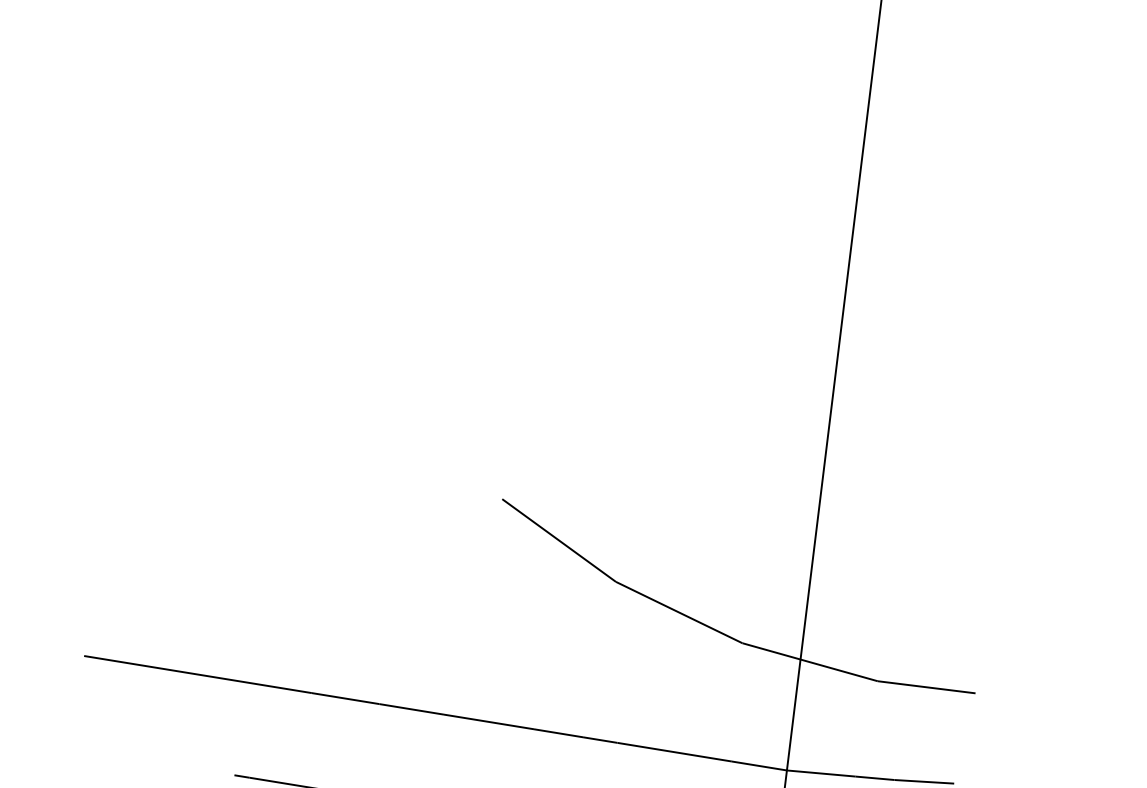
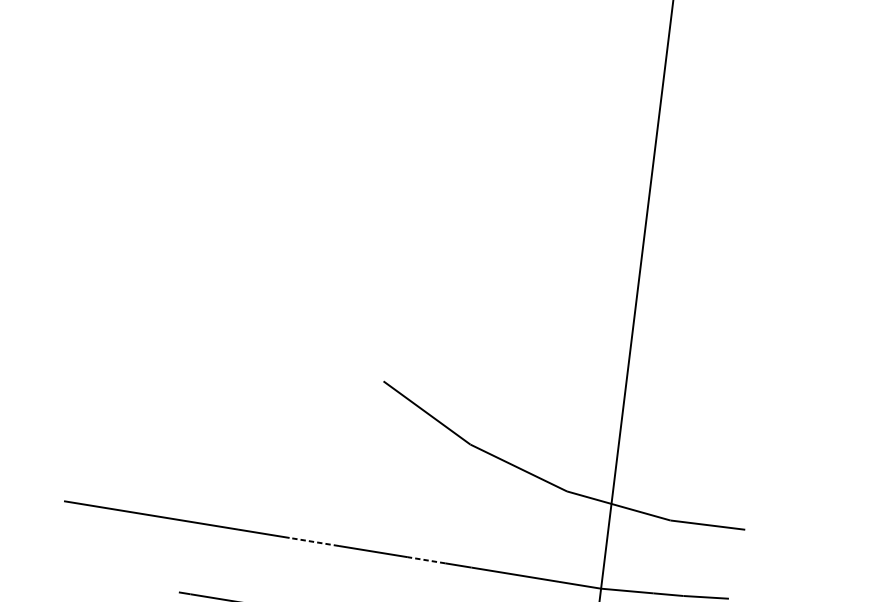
line: (411, 709) -> (314, 542), solid -> dashed
line: (558, 733) -> (426, 560), solid -> dashed

